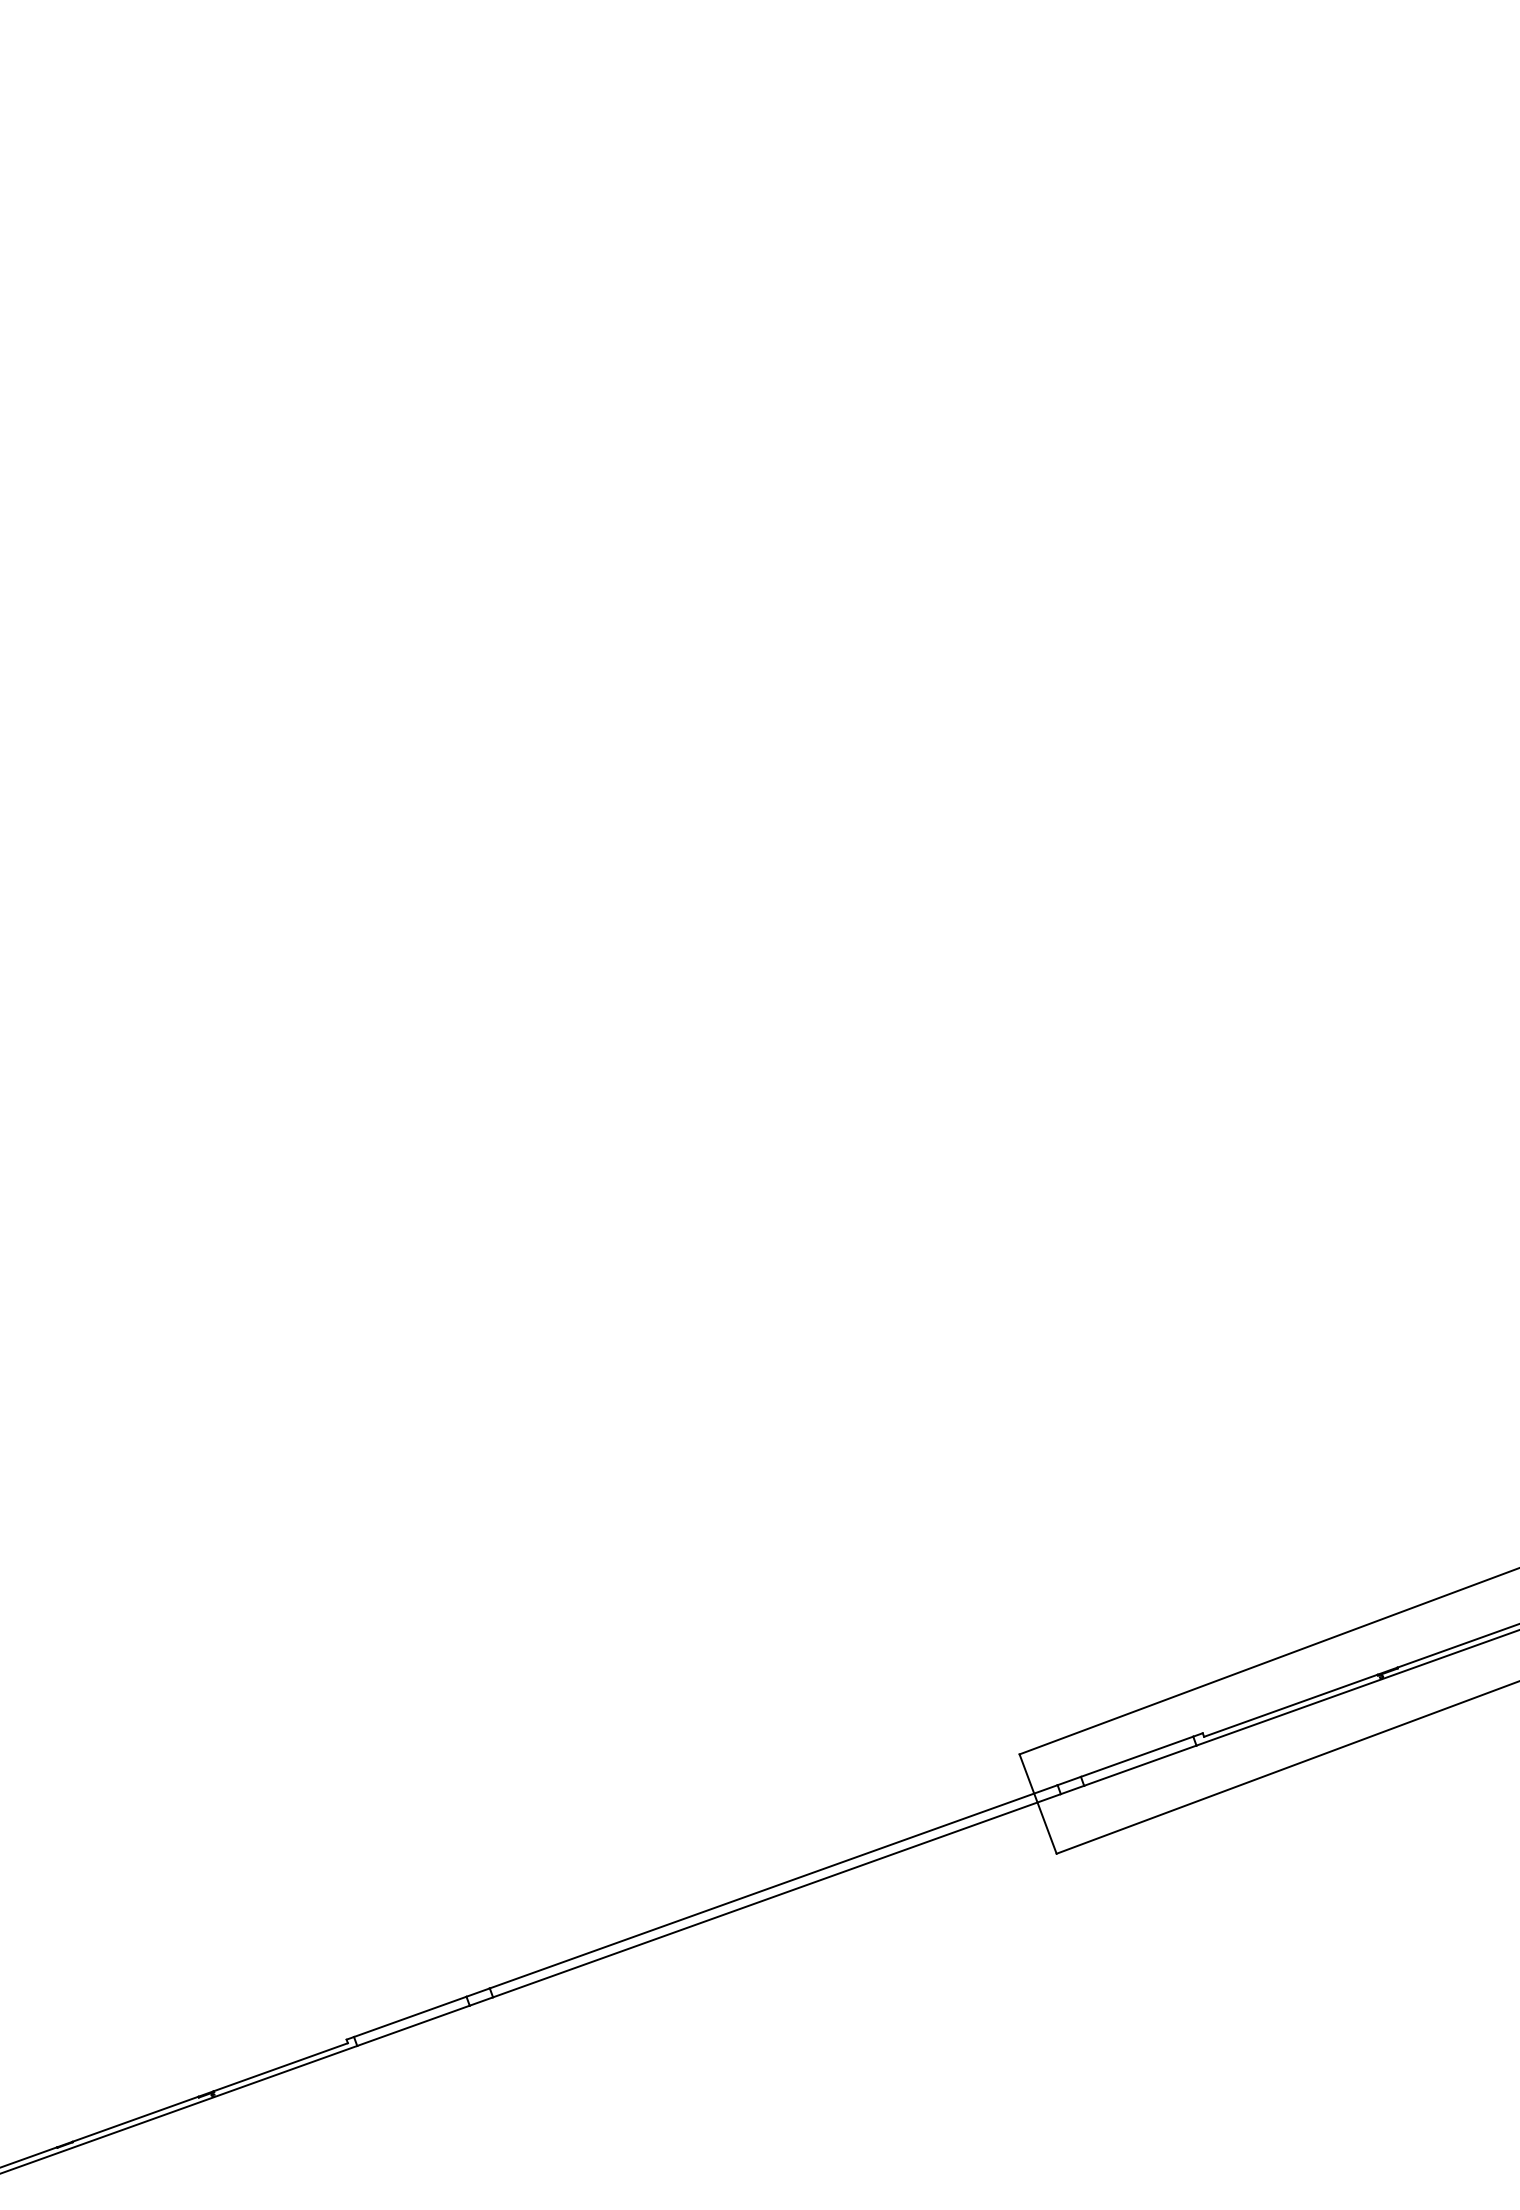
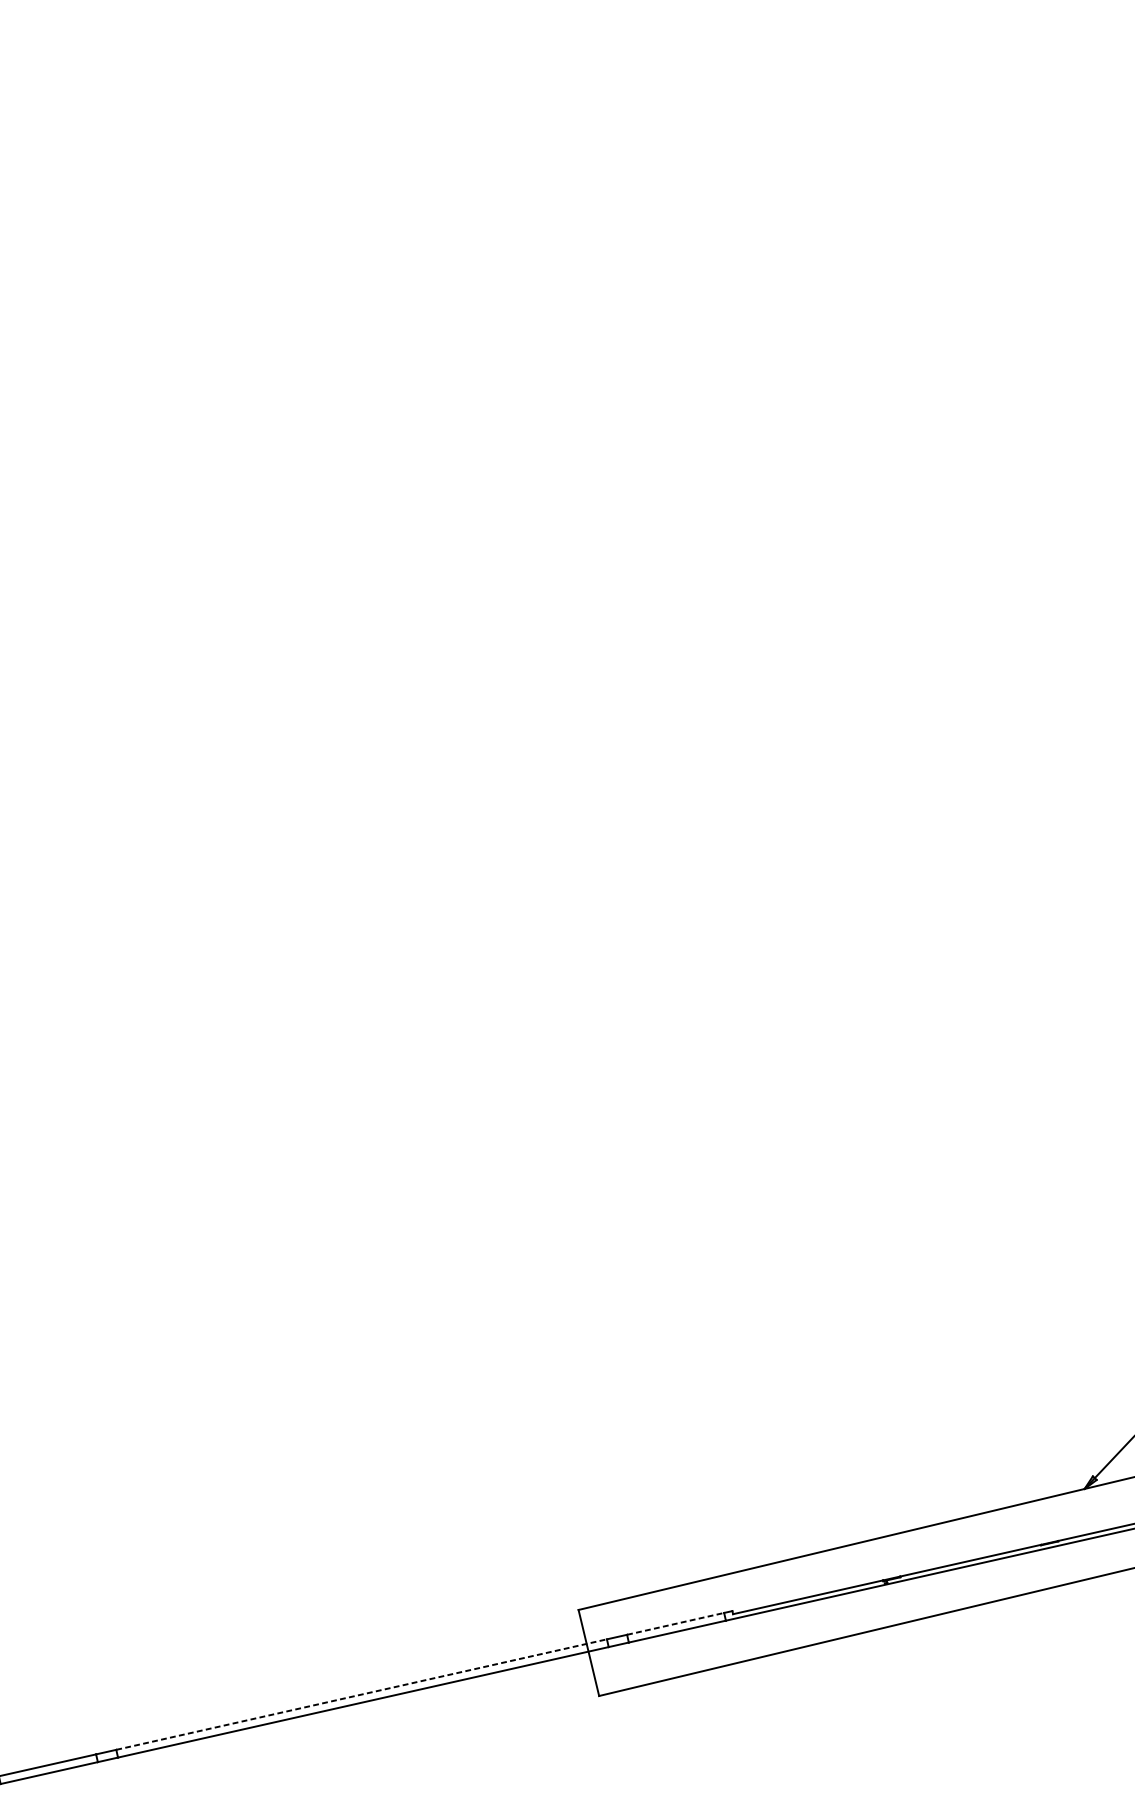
line: (1137, 1756) -> (675, 1623), solid -> dashed
line: (773, 1886) -> (361, 1694), solid -> dashed

